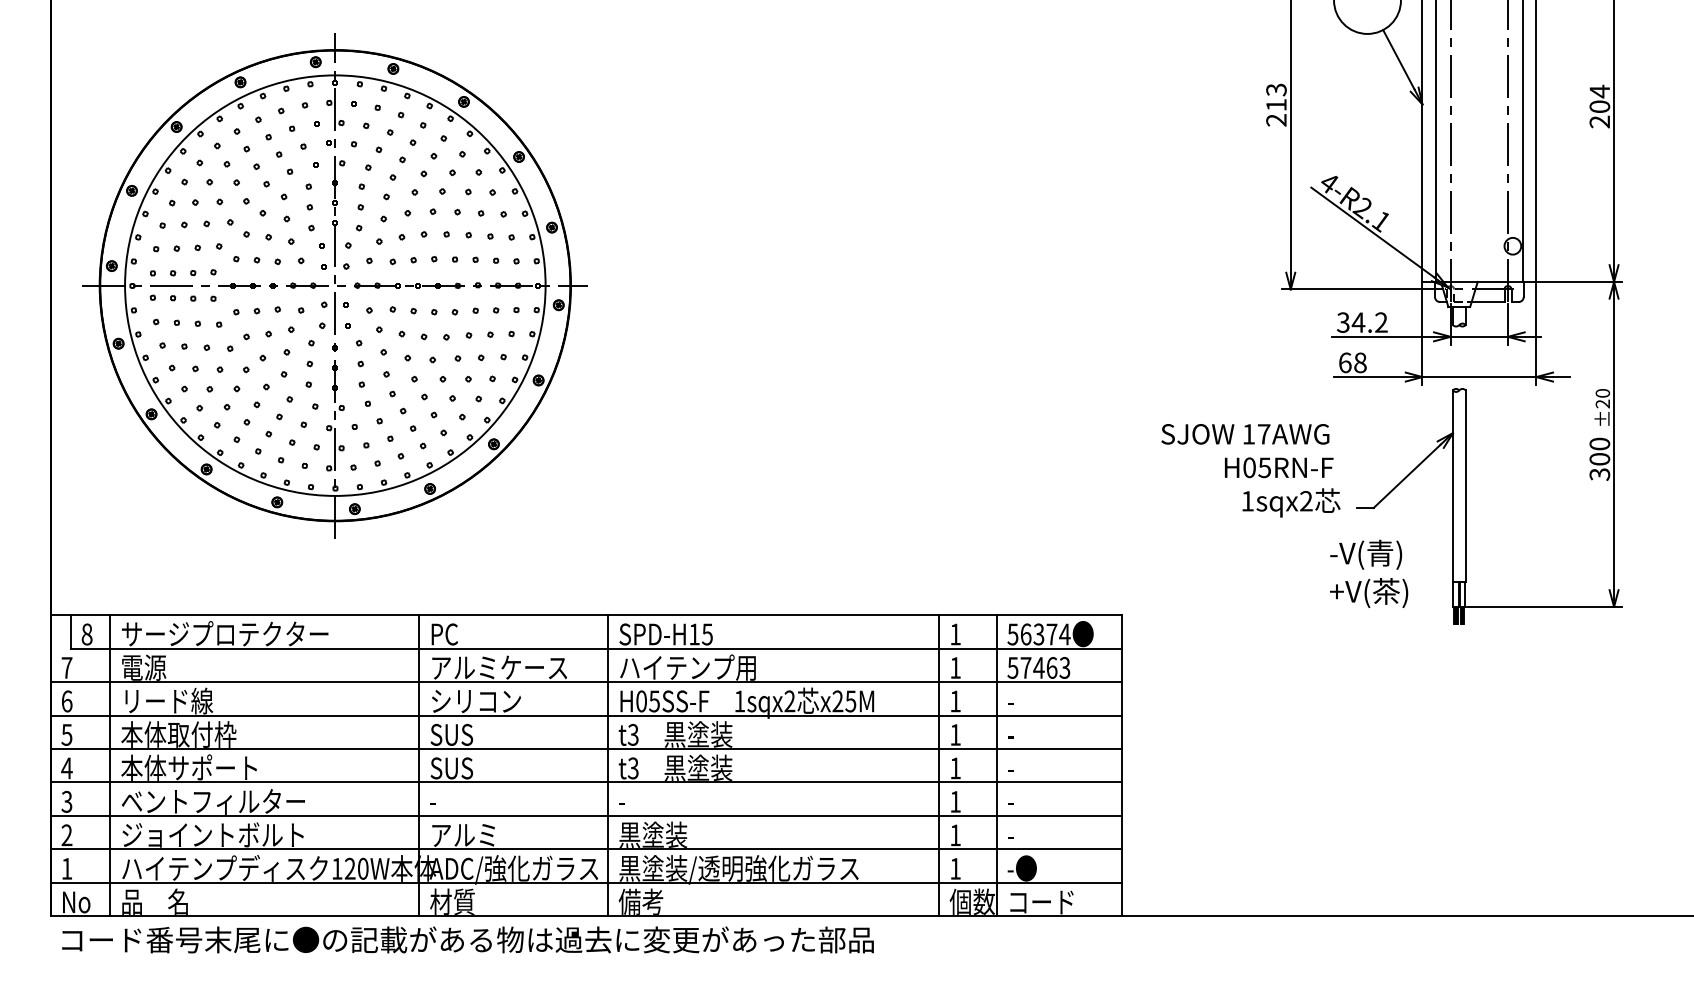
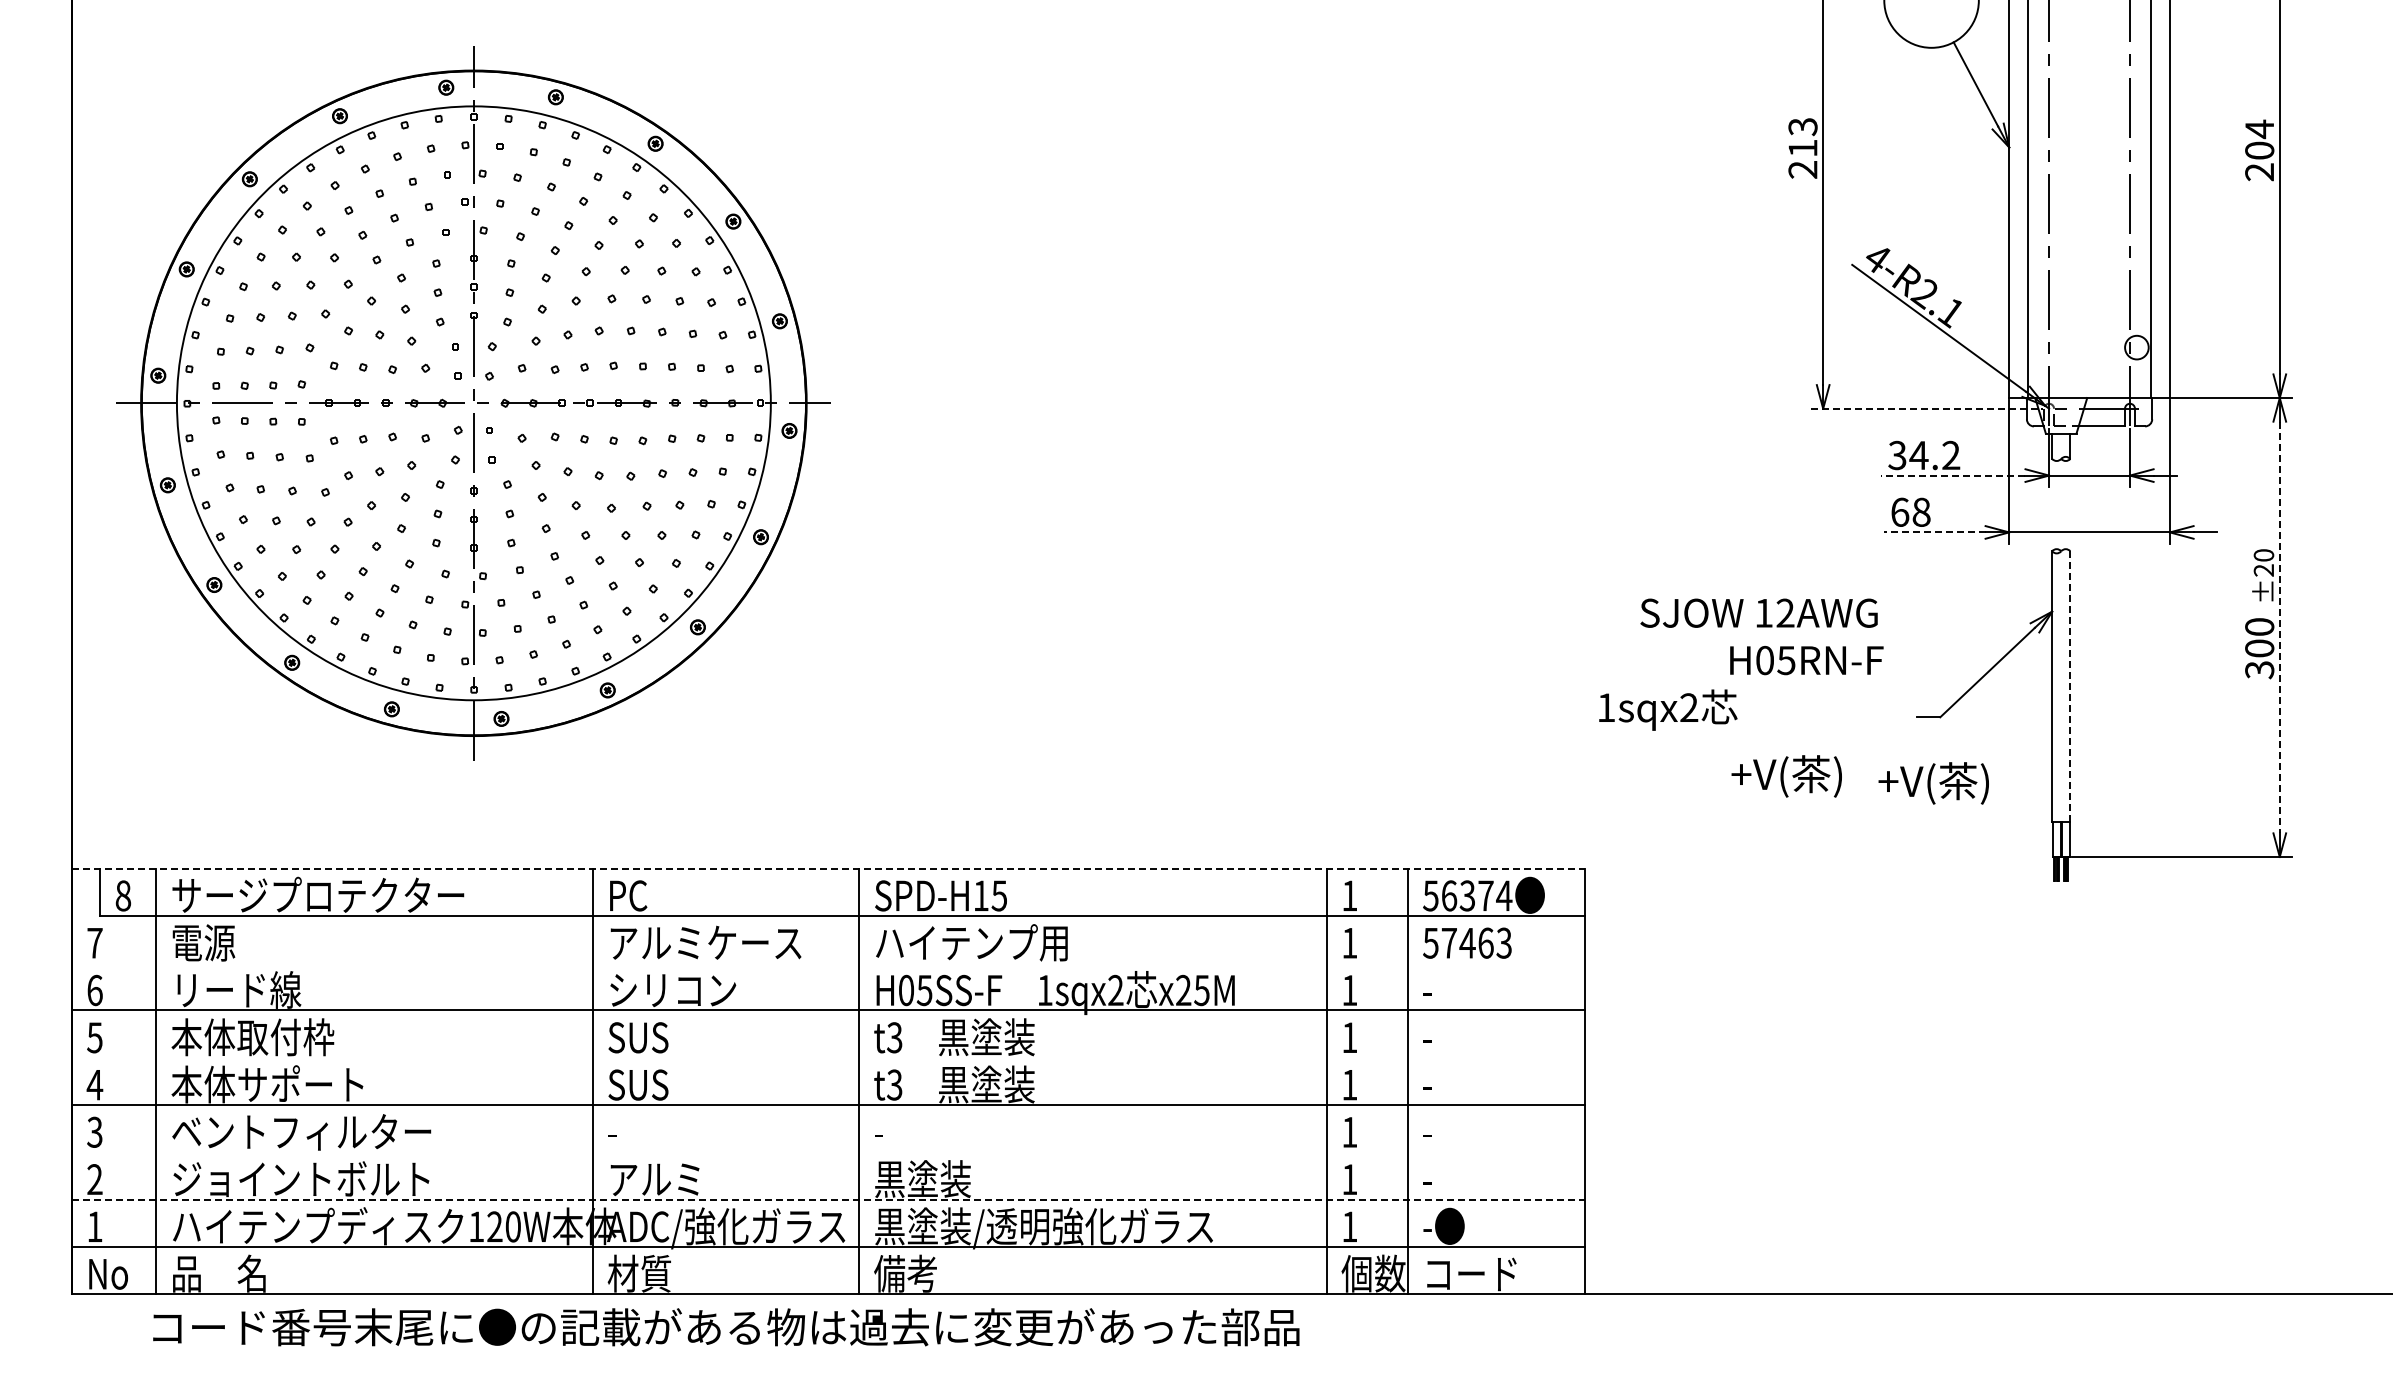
line: (1362, 289) -> (1924, 408), solid -> dashed
line: (1382, 336) -> (1952, 475), solid -> dashed
line: (1369, 377) -> (1934, 532), solid -> dashed
text: (1264, 433) -> (1785, 612), 17AWG -> 12AWG
line: (1613, 444) -> (2279, 627), solid -> dashed
line: (1465, 486) -> (2070, 686), solid -> dashed
text: (1291, 502) -> (1668, 709), moved
text: (1368, 554) -> (1933, 783), -V(青) -> +V(茶)
text: (1368, 593) -> (1786, 776), moved
line: (586, 615) -> (828, 868), solid -> dashed
line: (586, 682) -> (828, 963), removed
line: (586, 748) -> (828, 1057), removed
line: (586, 816) -> (828, 1152), removed
line: (586, 849) -> (828, 1199), solid -> dashed
text: (468, 940) -> (726, 1327), moved

